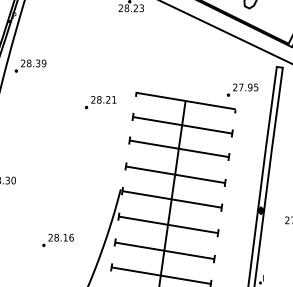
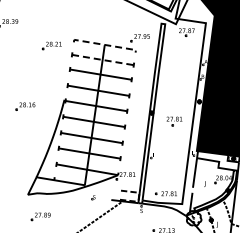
line: (183, 100) -> (103, 44), solid -> dashed
line: (183, 126) -> (103, 60), solid -> dashed
part: (58, 240) -> (25, 106), moved

